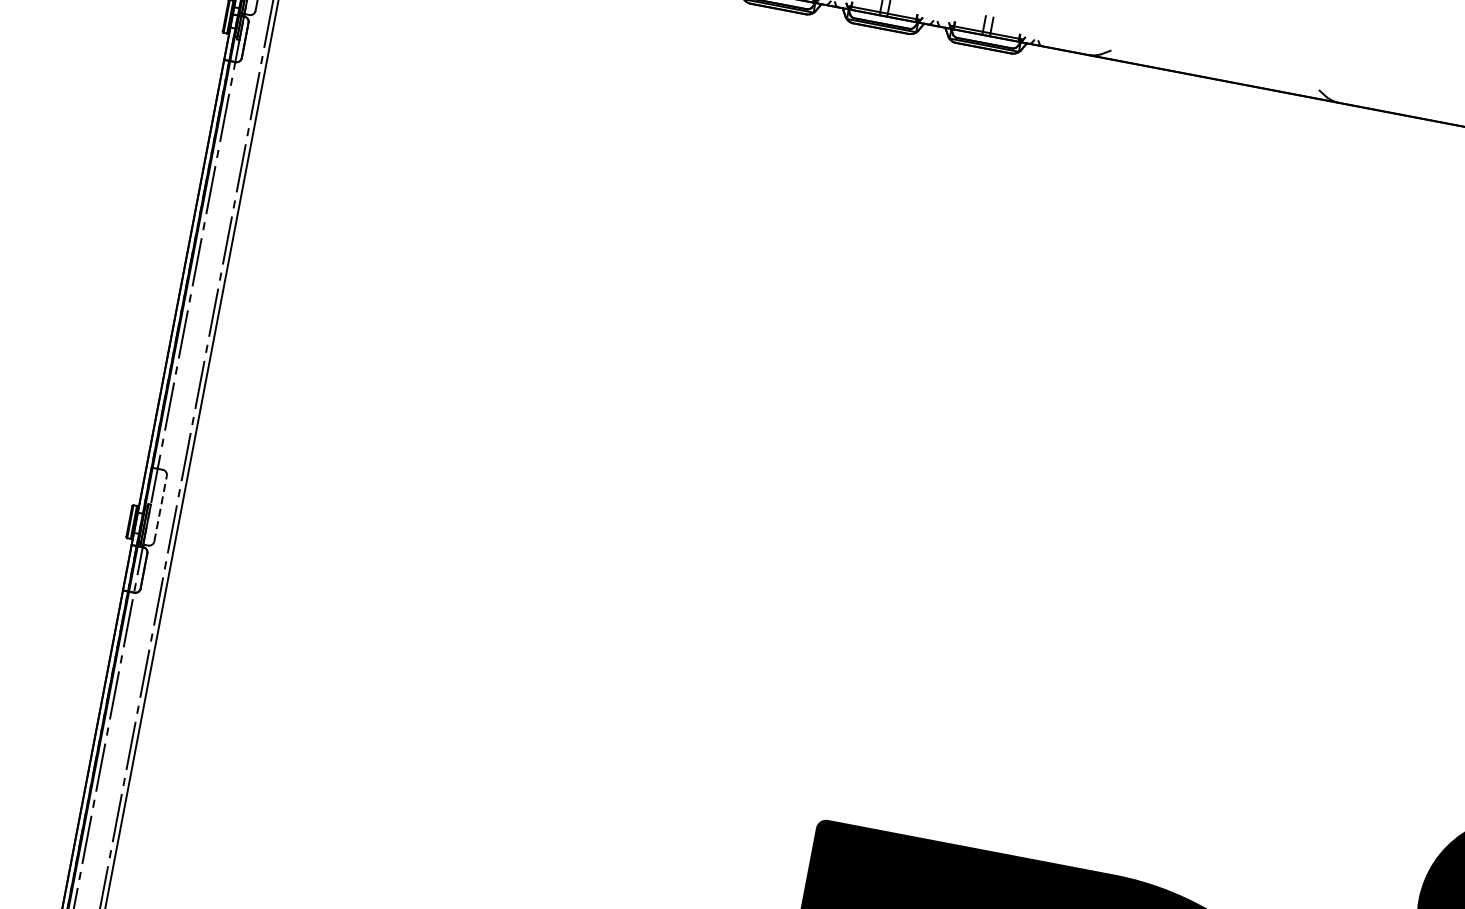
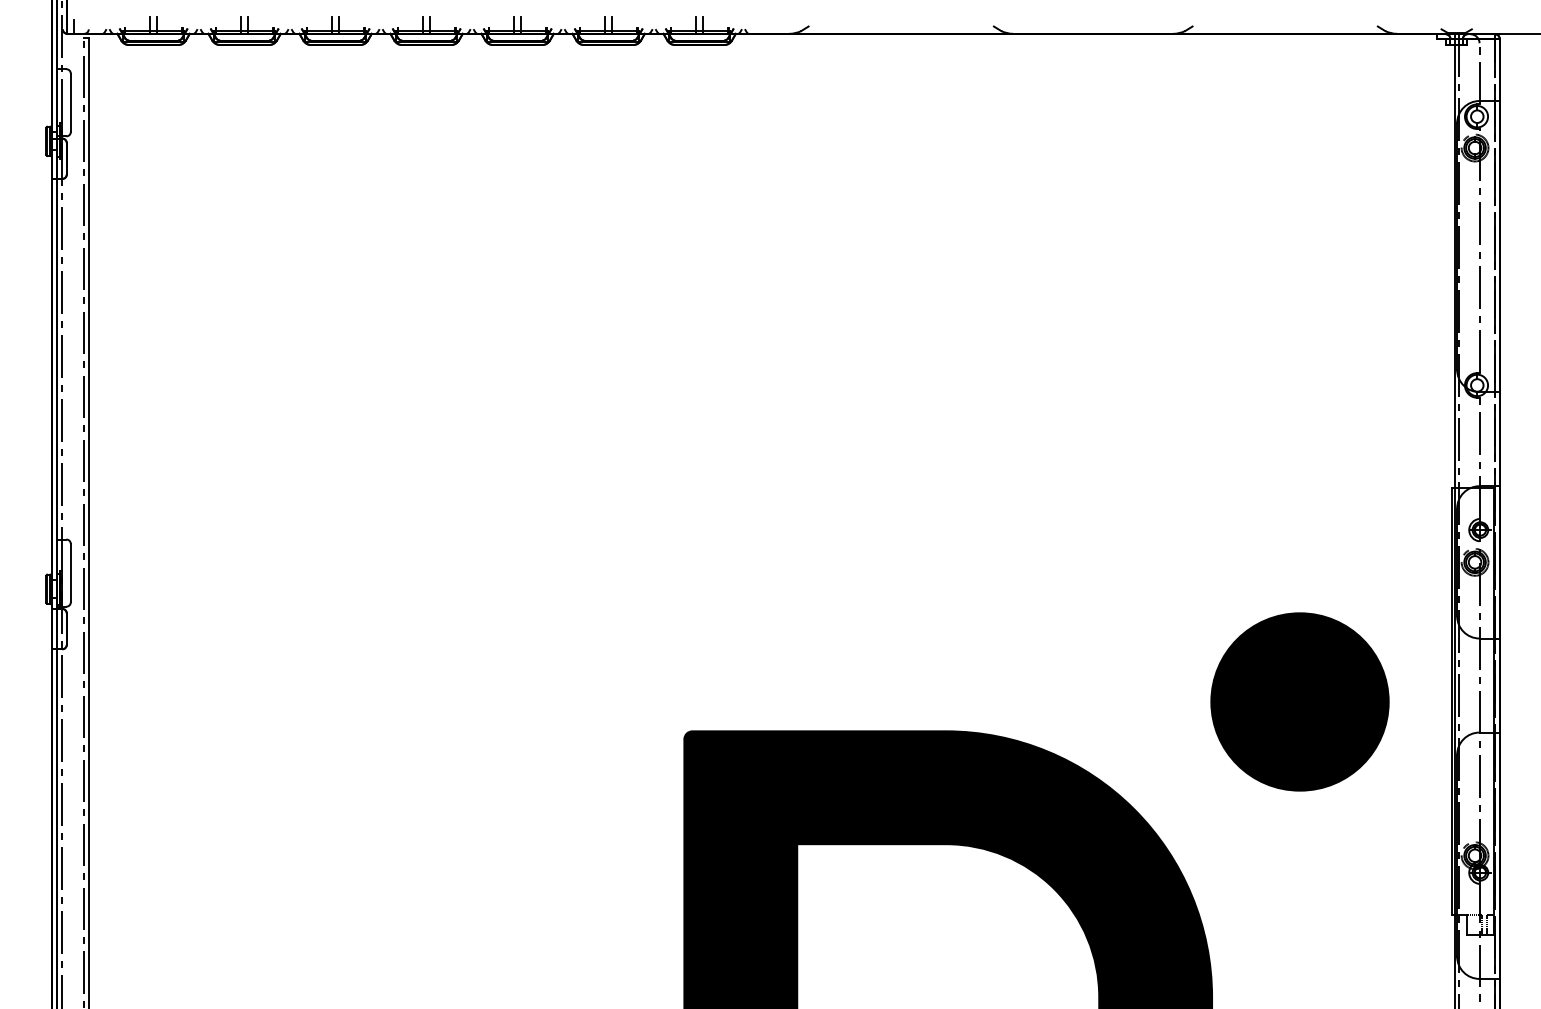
line: (160, 507) -> (70, 572), dashed -> solid

